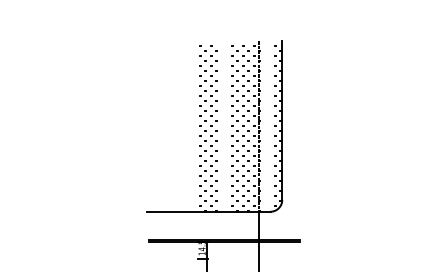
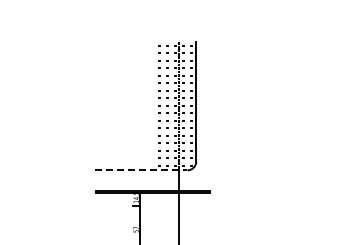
line: (209, 211) -> (141, 170), solid -> dashed

